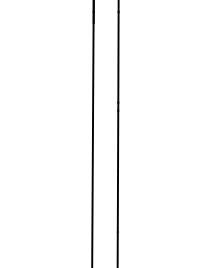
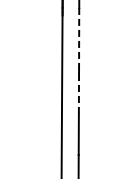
line: (118, 57) -> (79, 38), solid -> dashed
line: (117, 141) -> (78, 94), solid -> dashed

